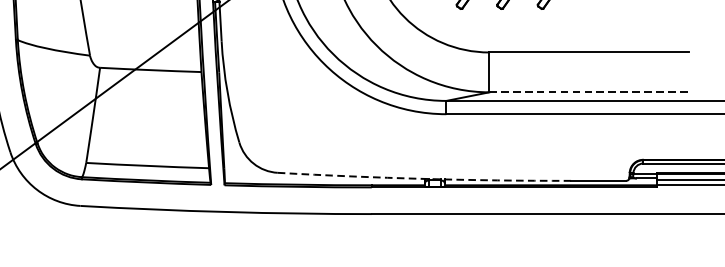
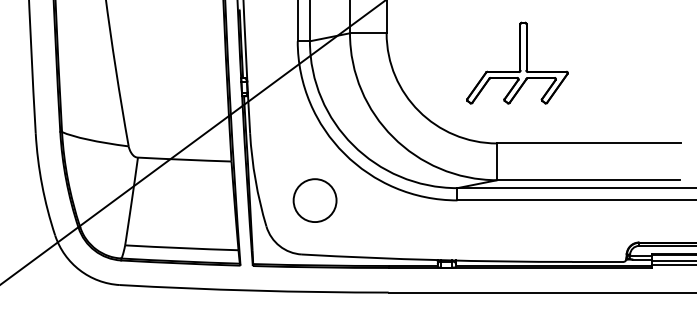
line: (588, 92) -> (588, 180), dashed -> solid
circle: (291, 114) -> (314, 200), added
arc: (424, 179) -> (437, 260), dashed -> solid

